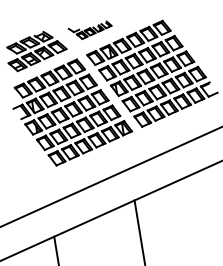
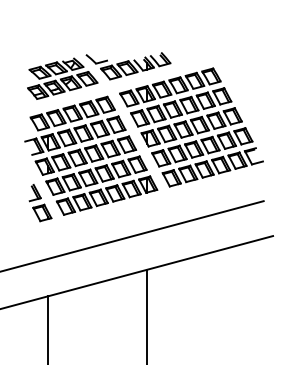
part: (90, 30) -> (128, 66), size x1.67
part: (35, 159) -> (40, 203), added

